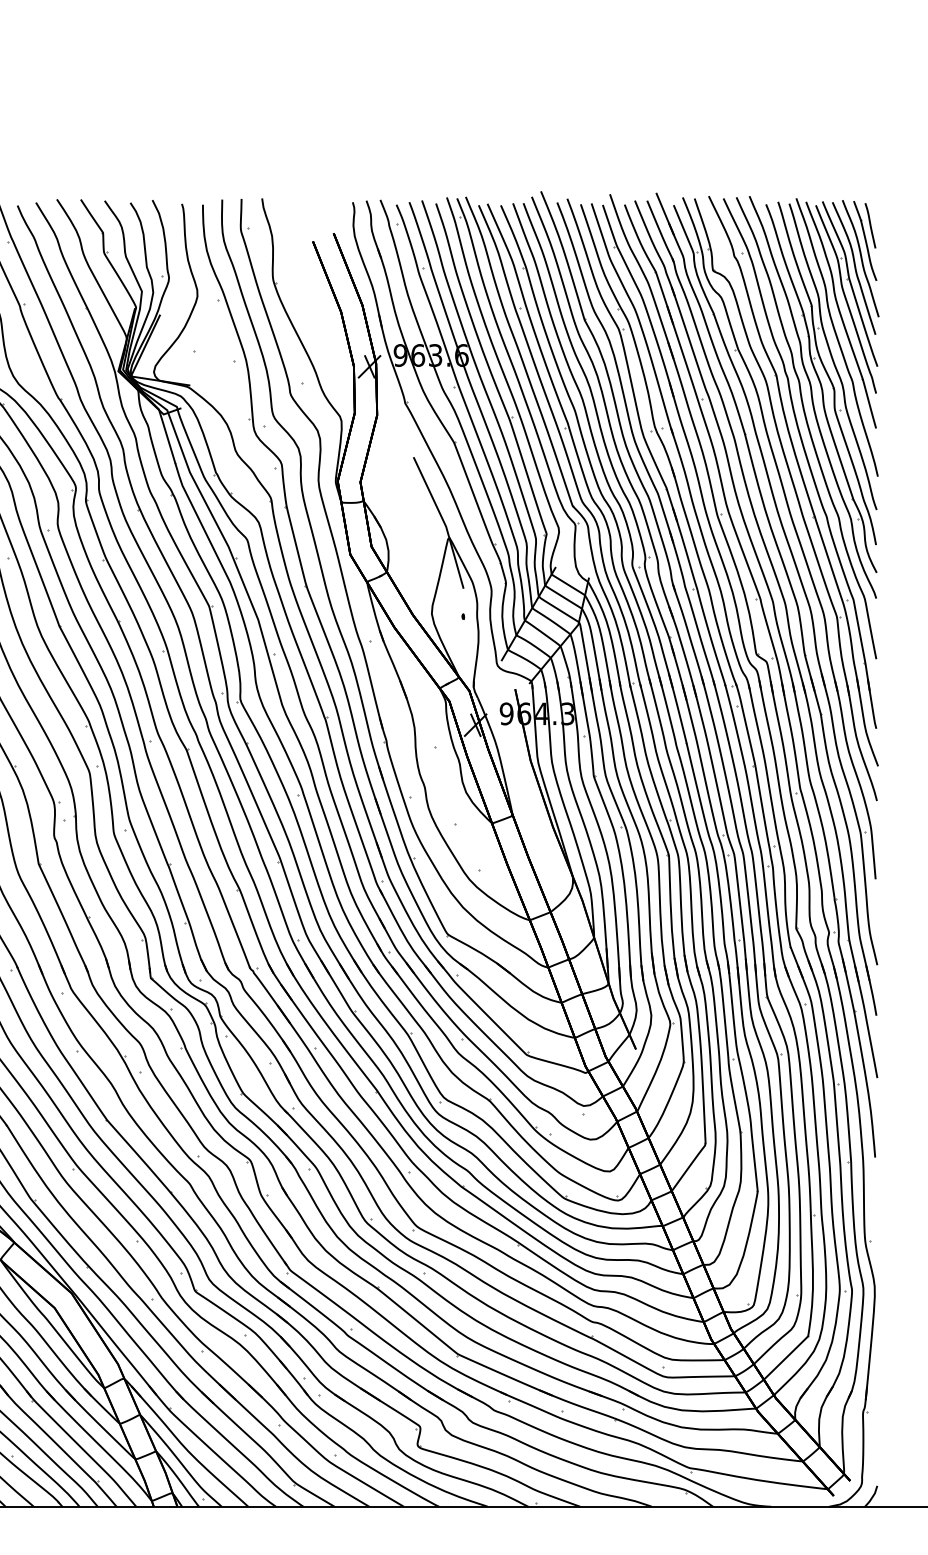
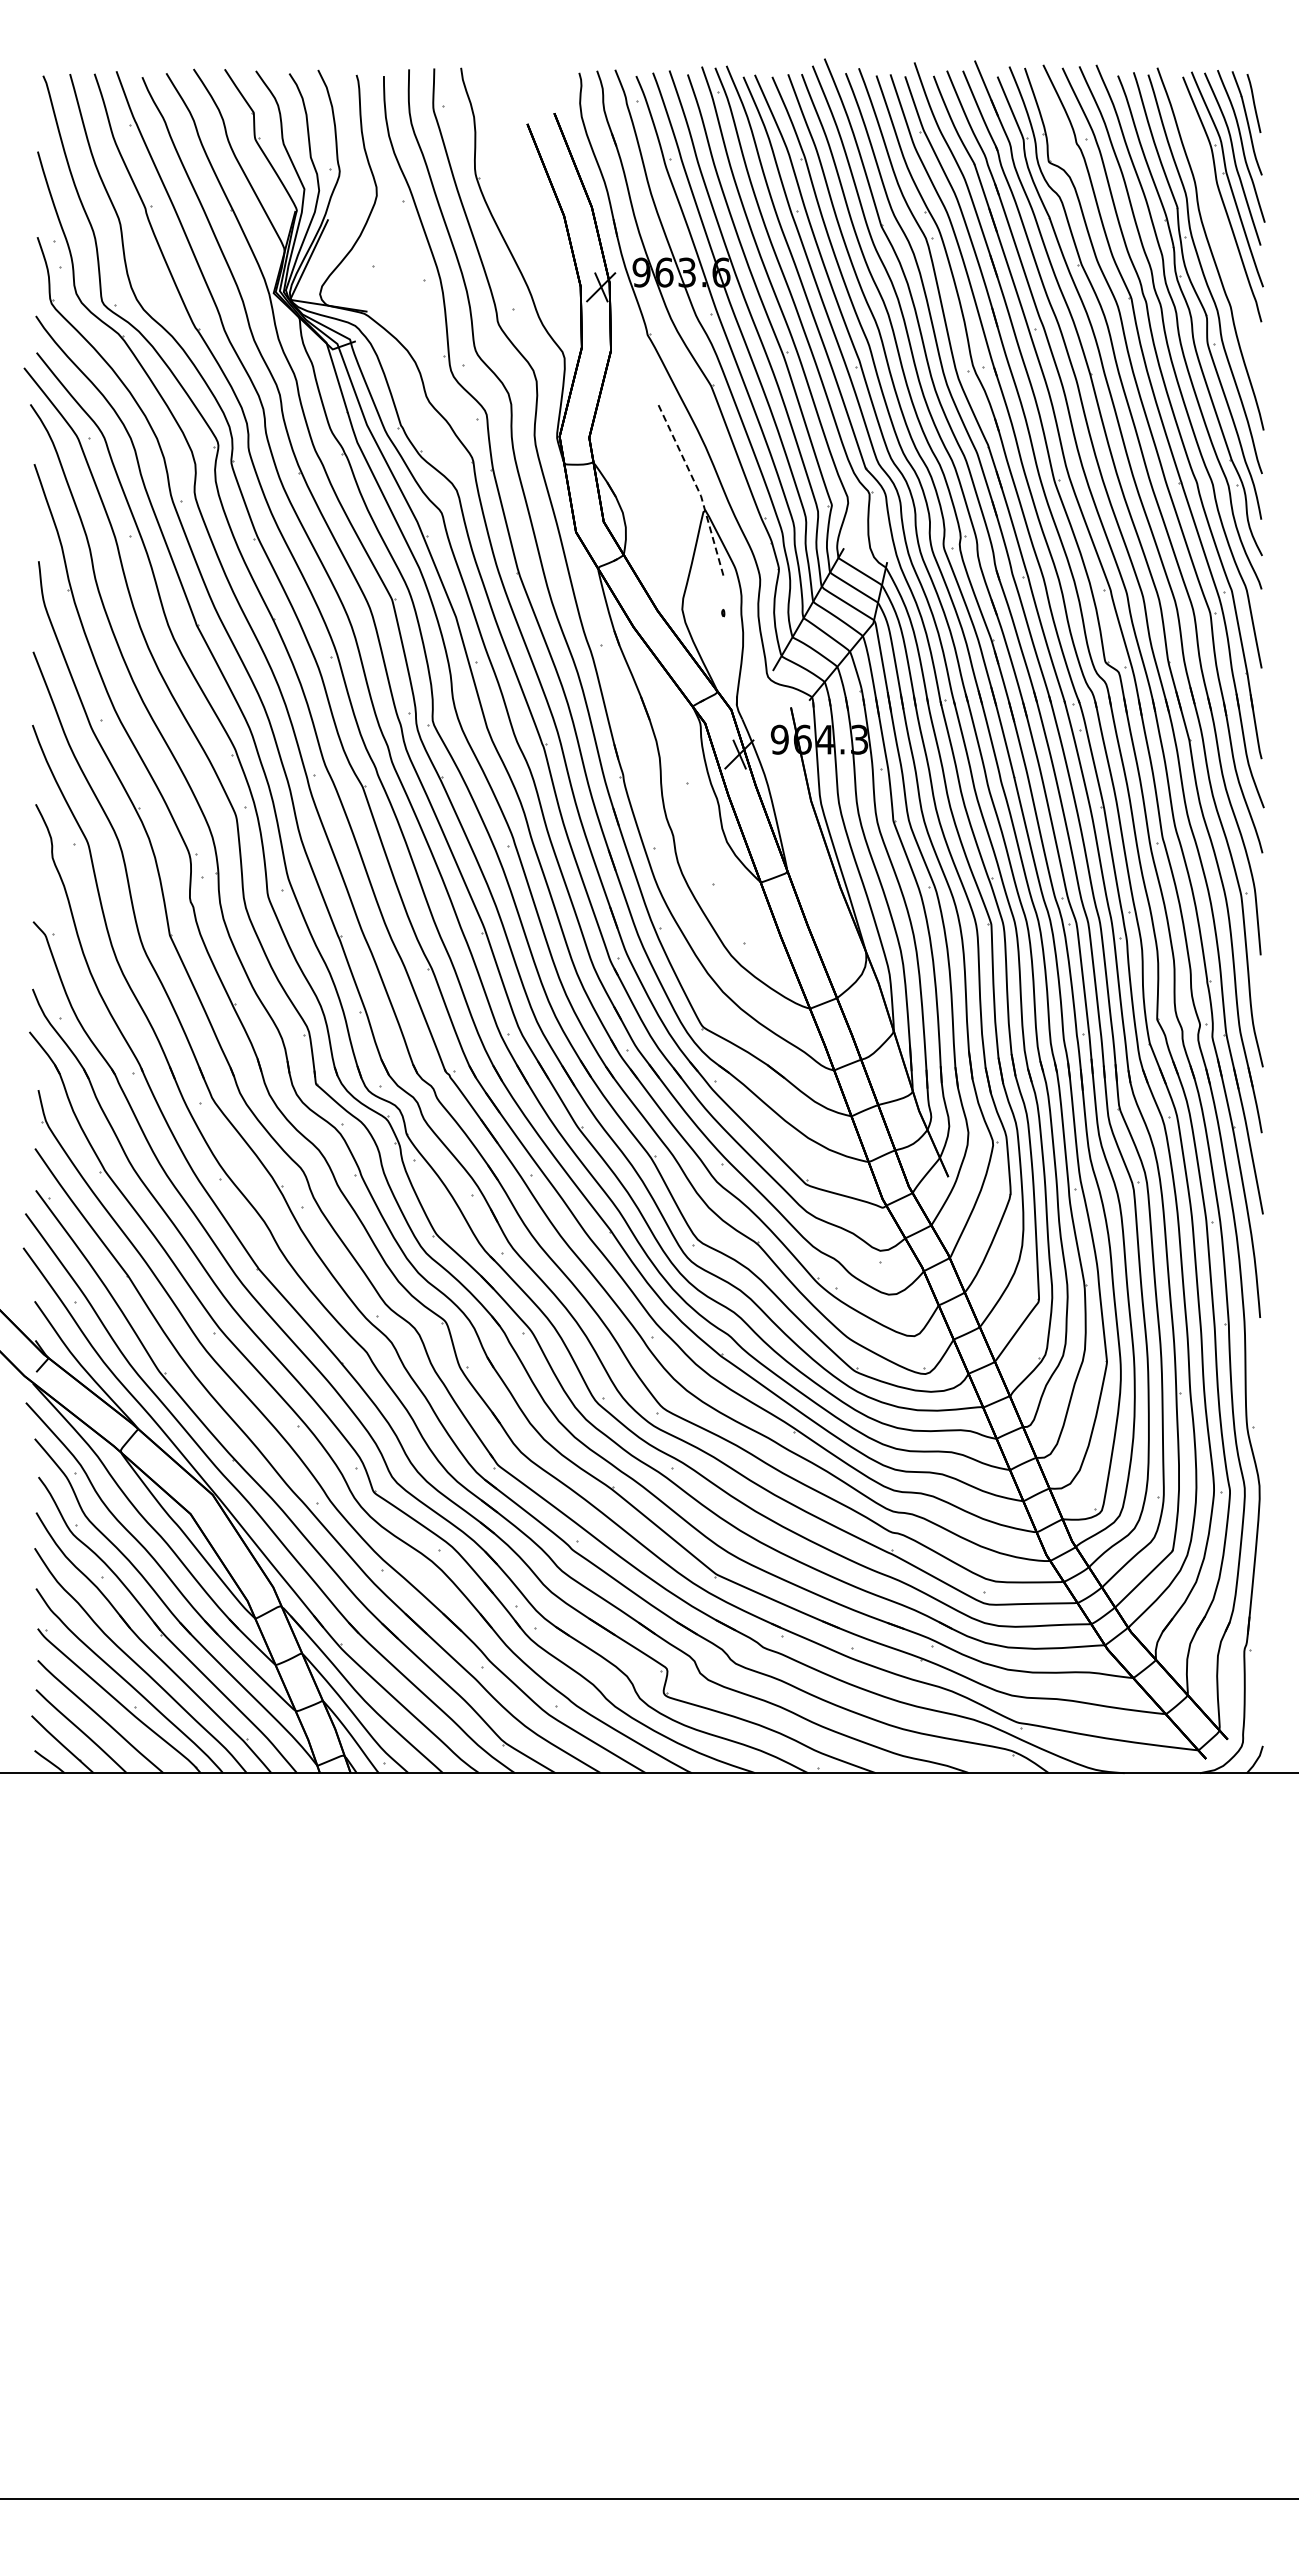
part: (840, 314) -> (1215, 219), removed
line: (443, 521) -> (697, 488), solid -> dashed

